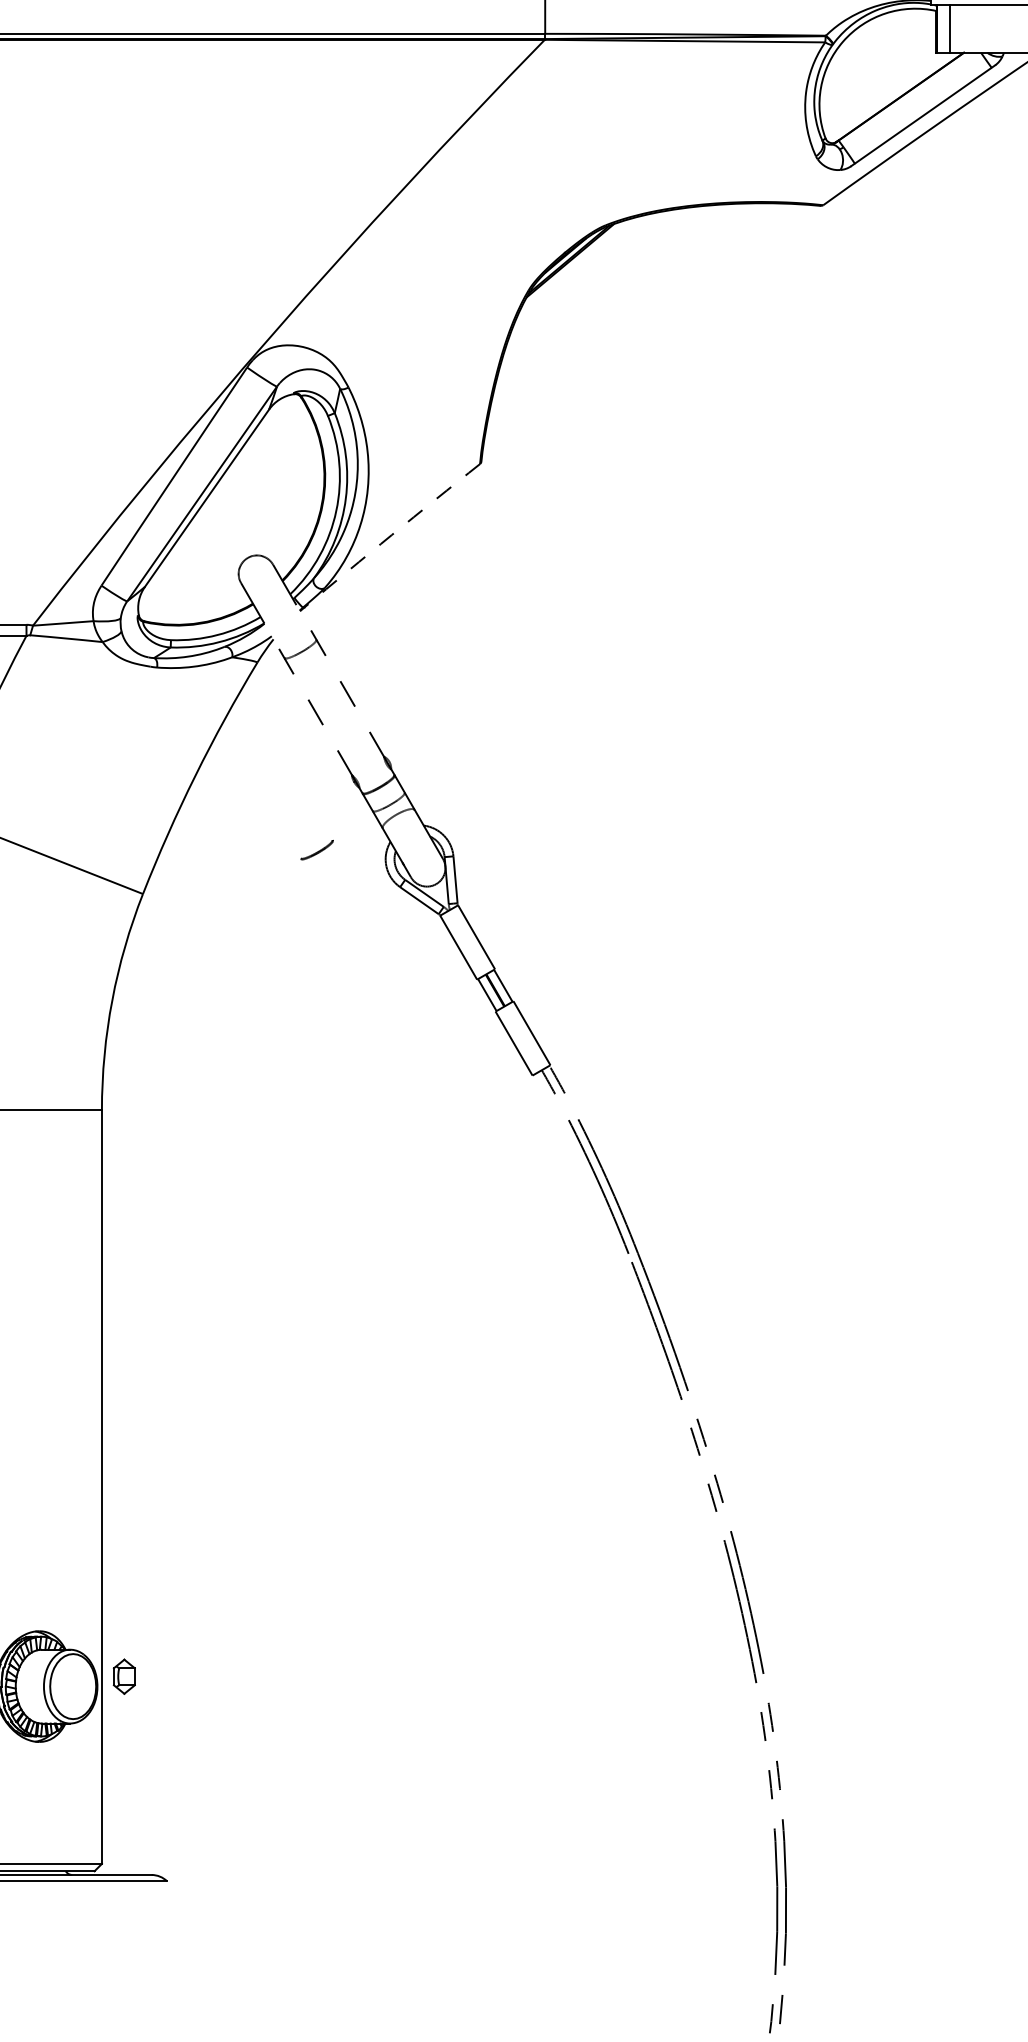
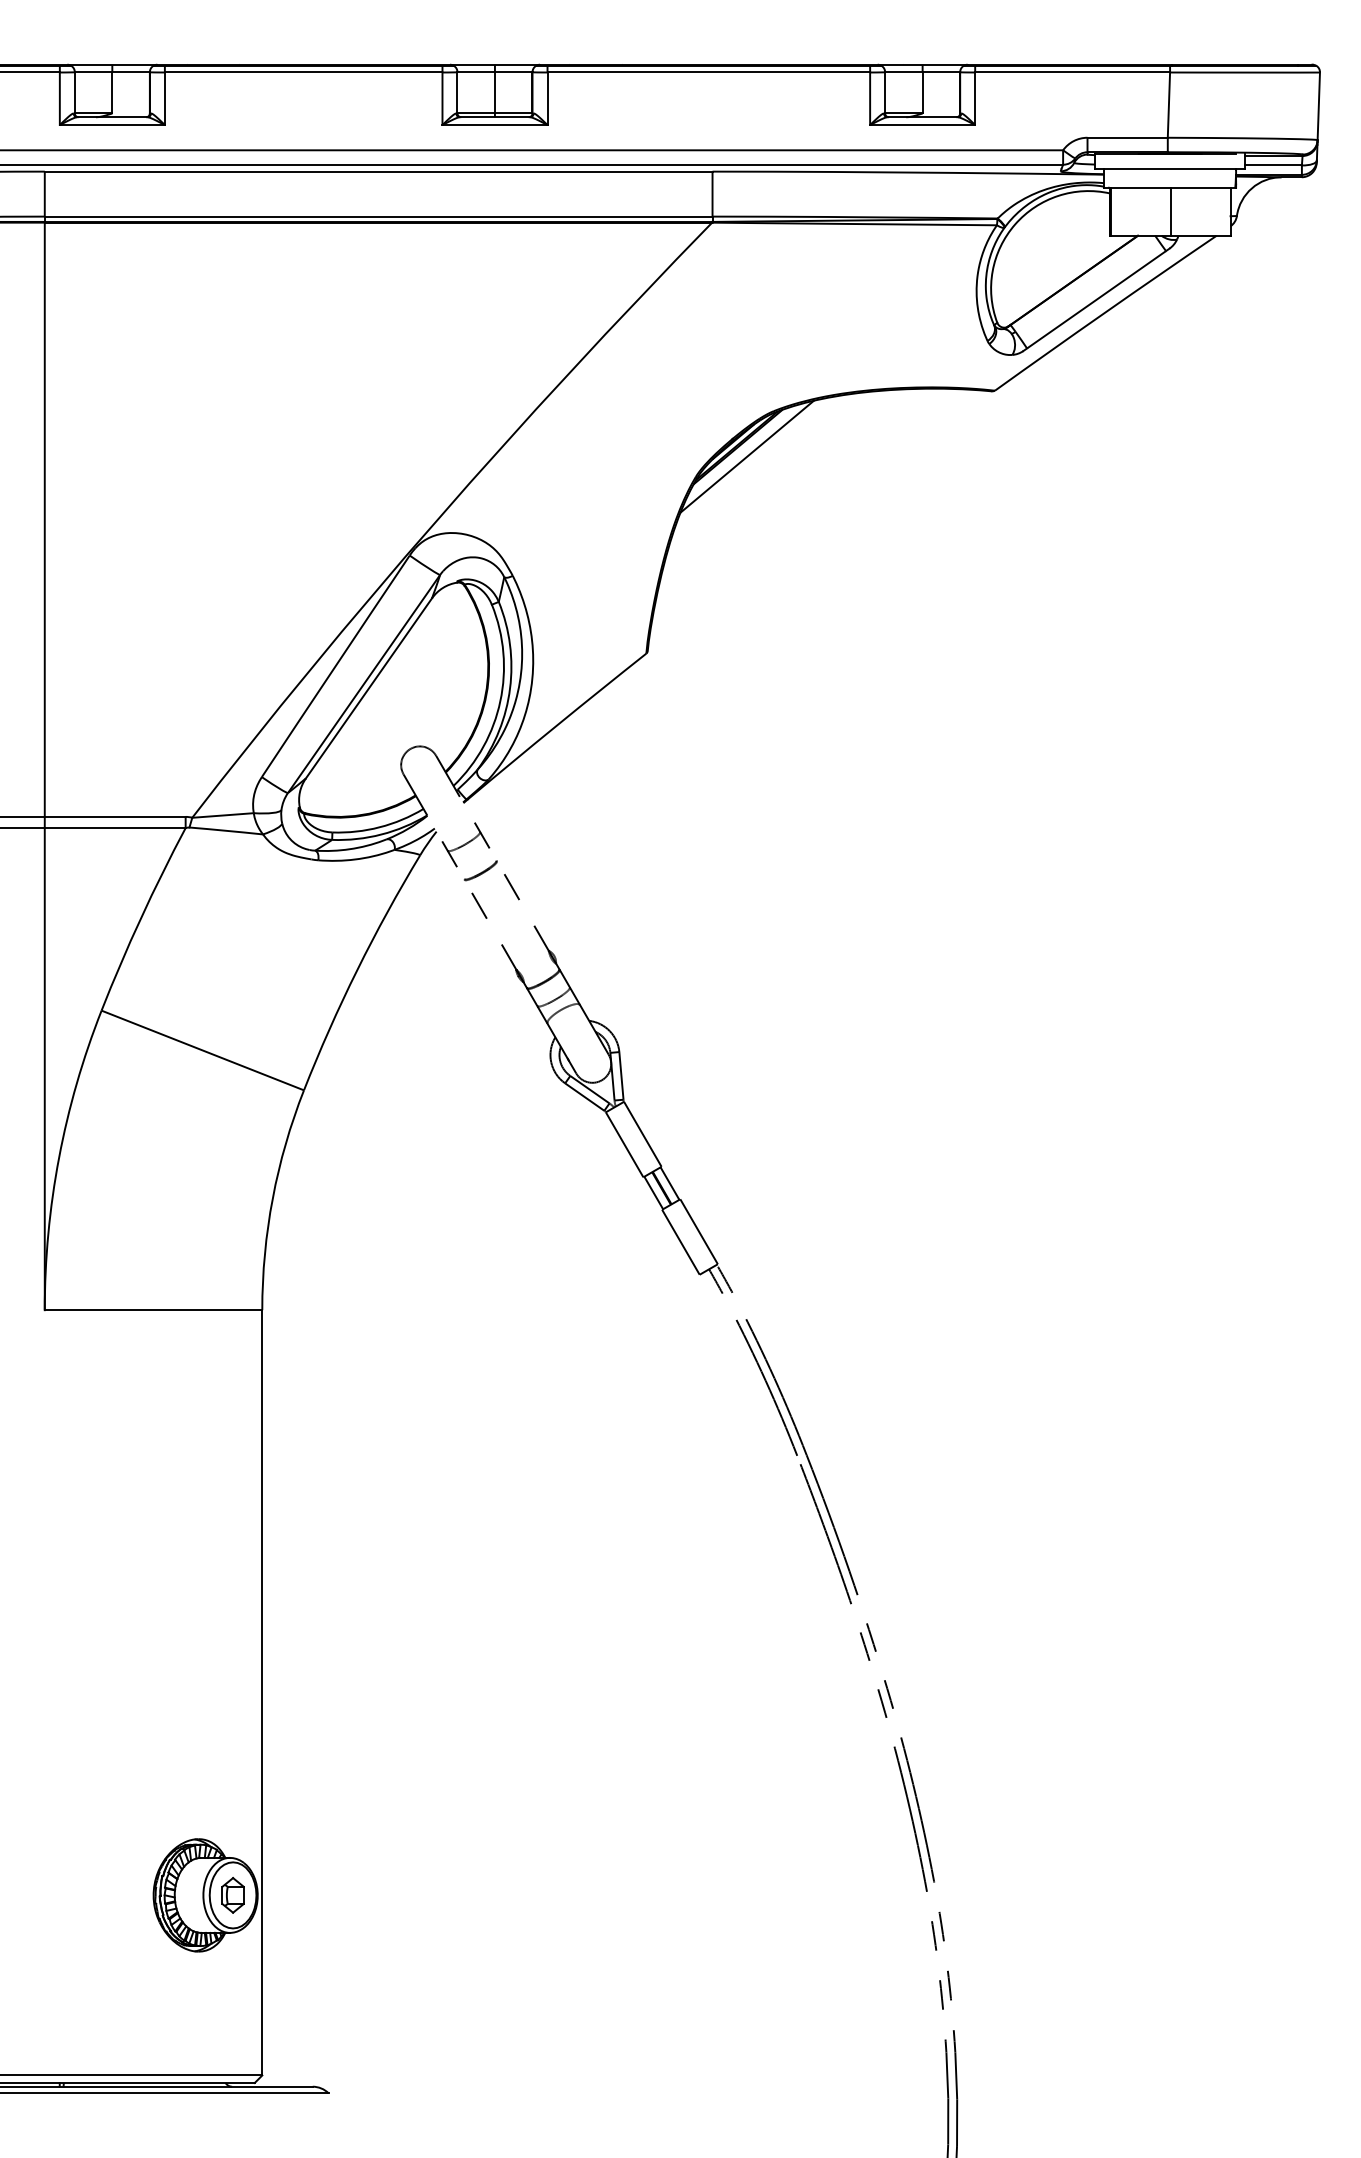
line: (949, 28) -> (1170, 211), moved
line: (578, 270) -> (746, 456), added
arc: (391, 534) -> (556, 725), dashed -> solid
part: (316, 849) -> (480, 870), moved
part: (123, 1676) -> (232, 1895), moved

